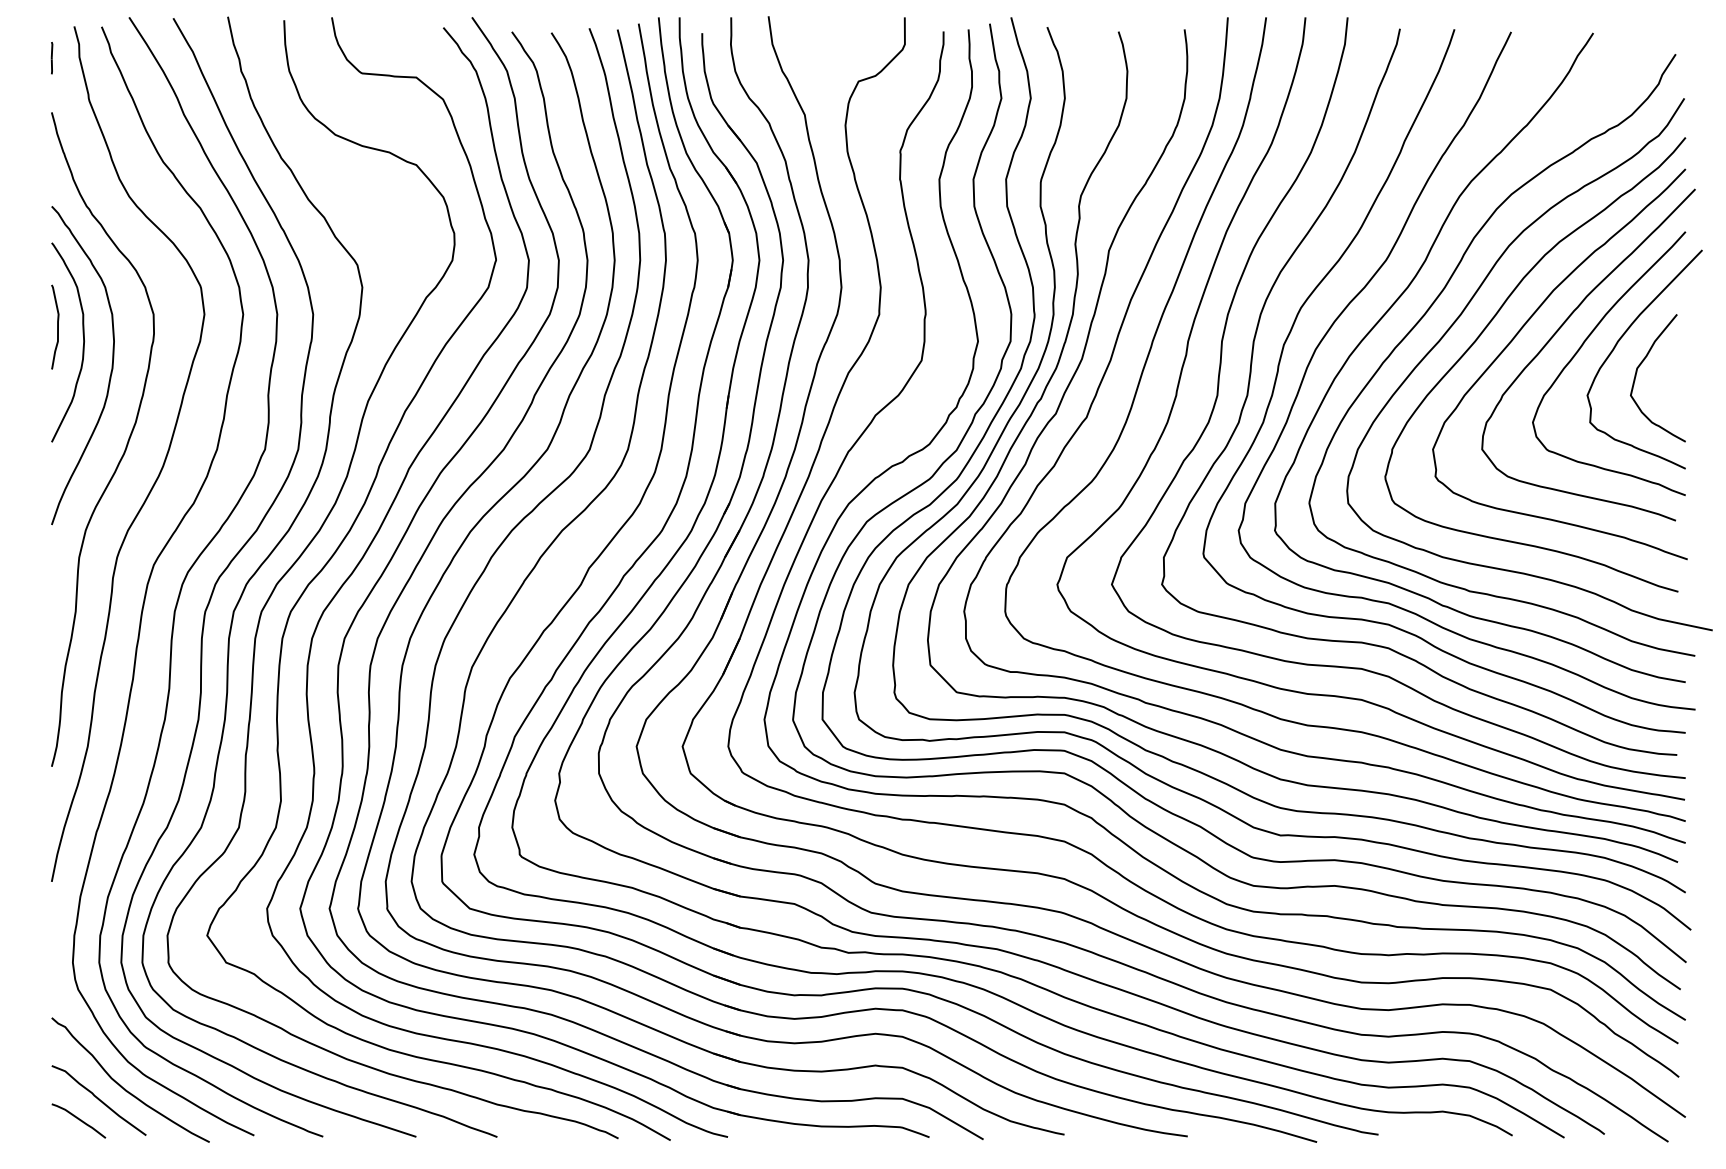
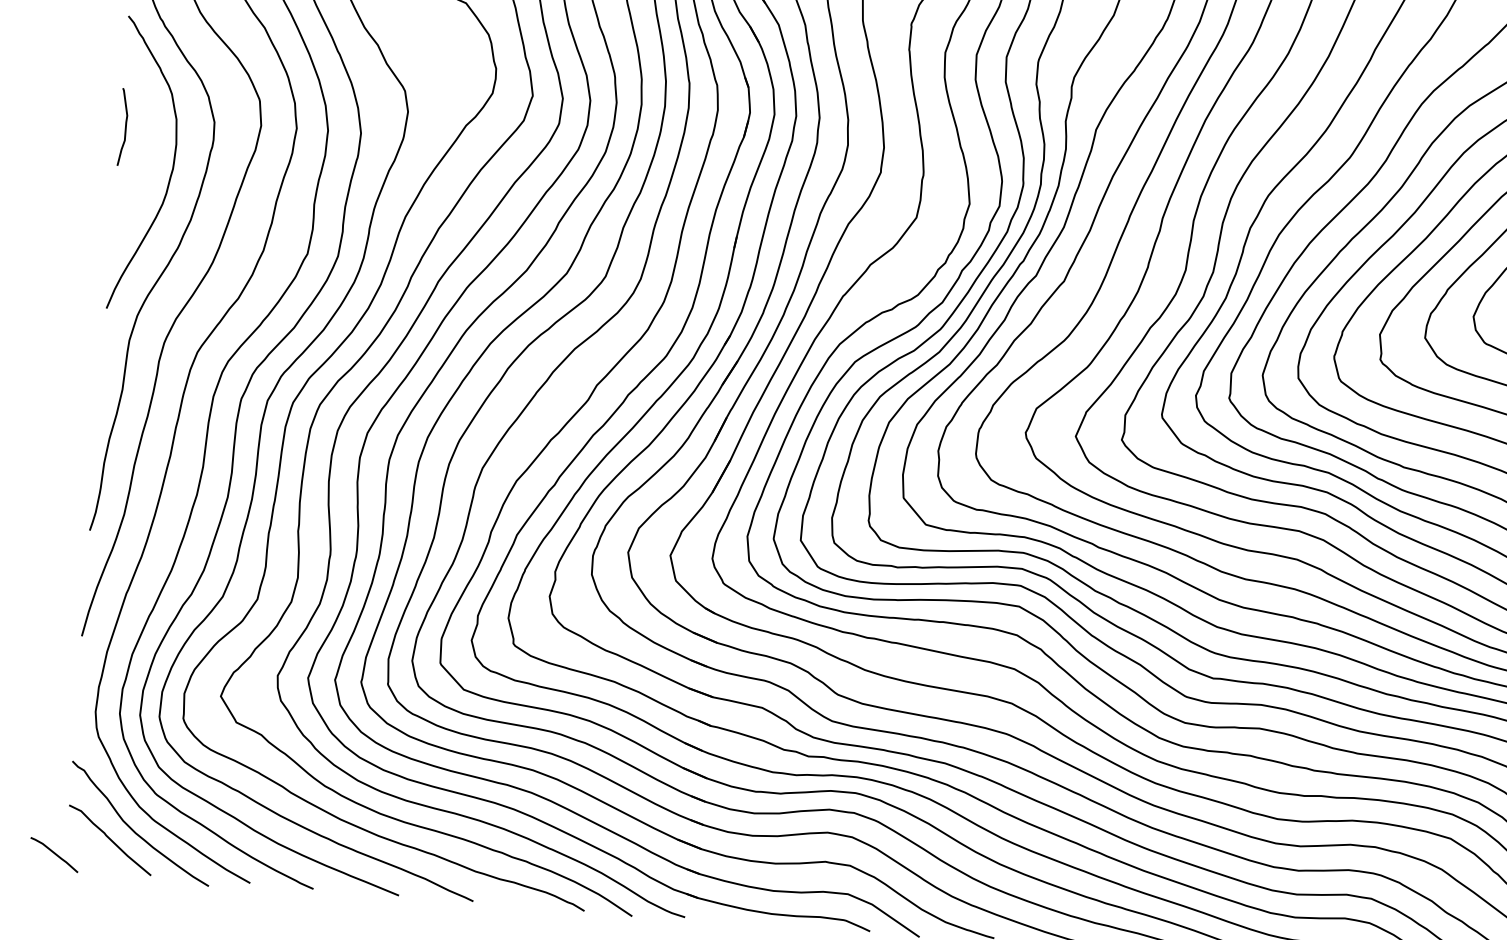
curve: (82, 347) -> (146, 147), removed
curve: (78, 1119) -> (54, 853), moved

